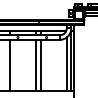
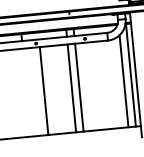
line: (9, 65) -> (43, 91), moved

